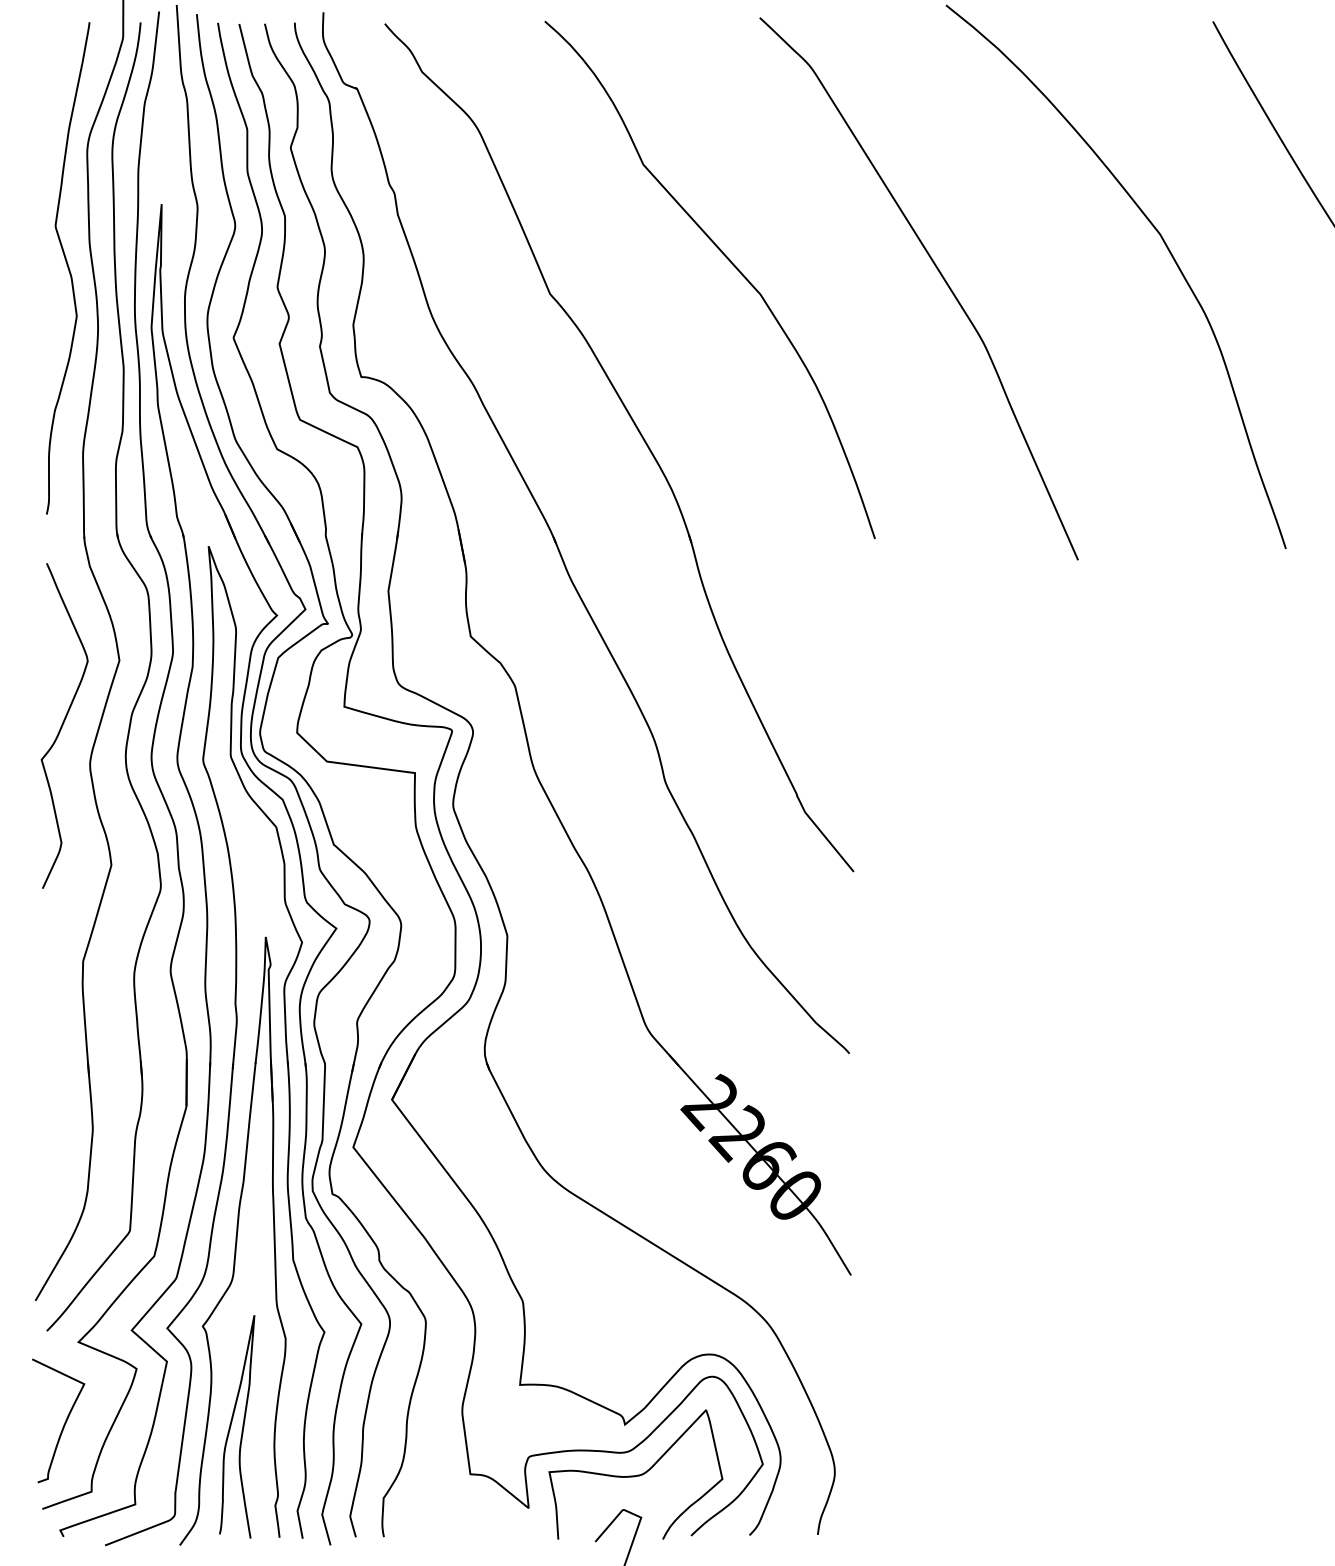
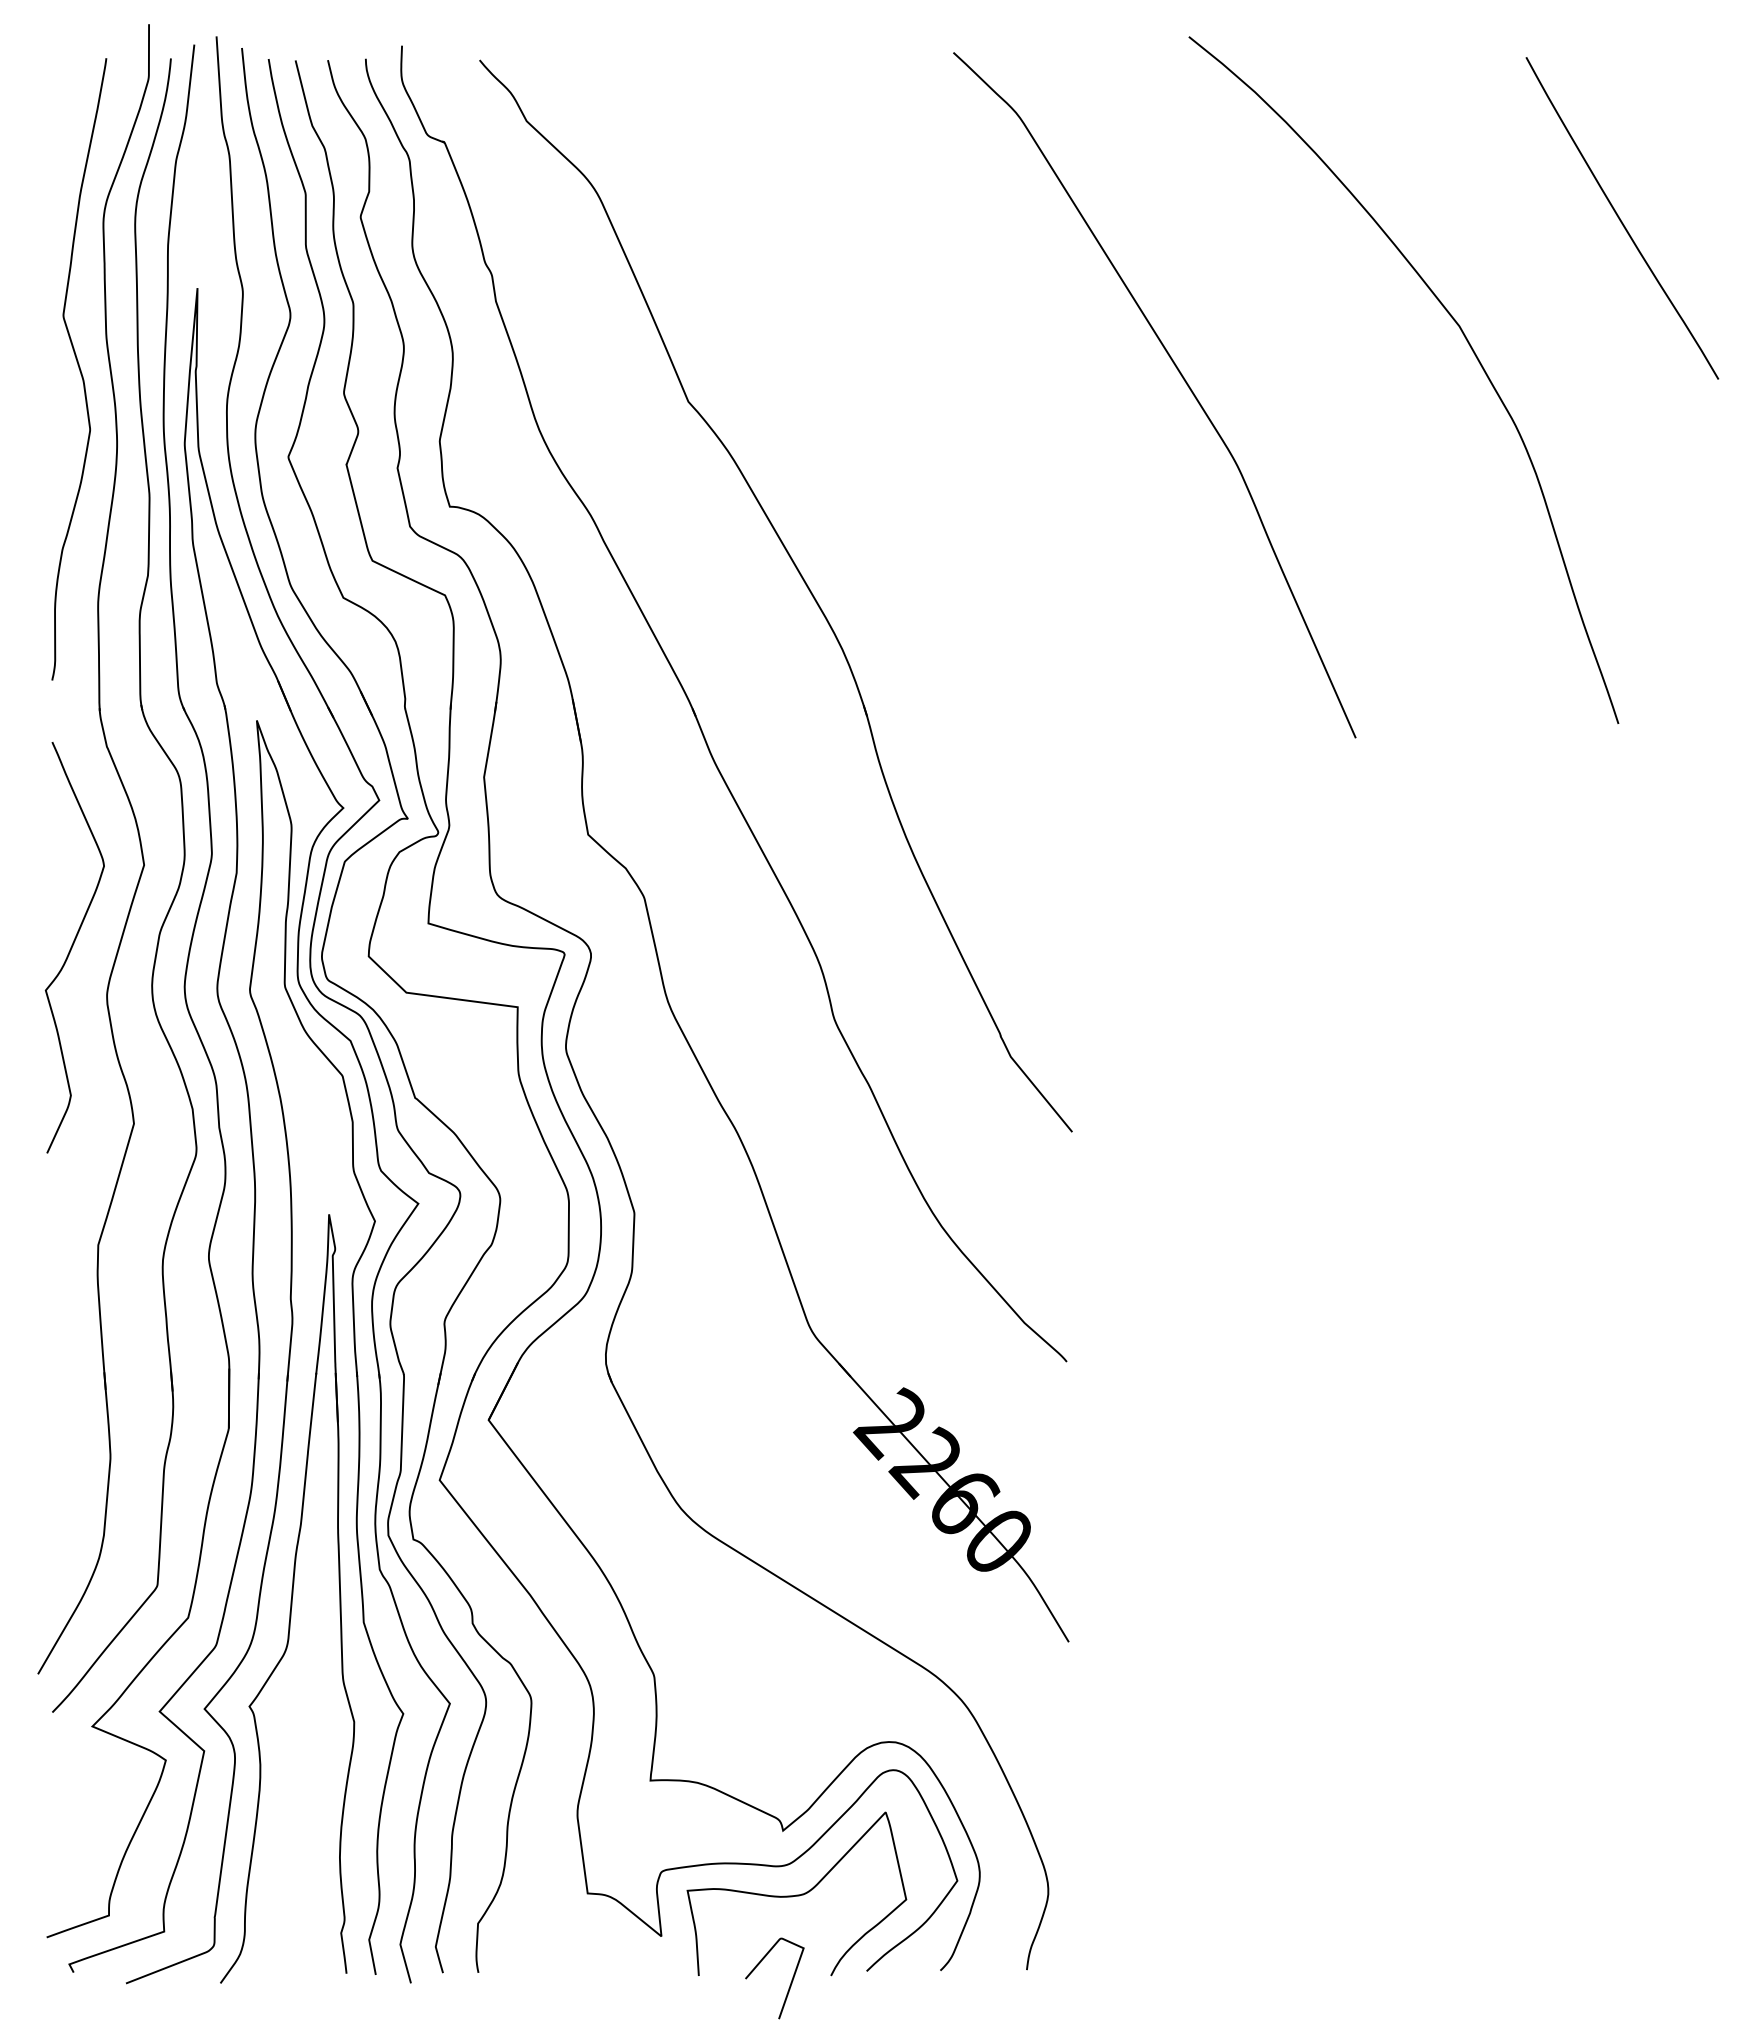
curve: (731, 263) -> (917, 363), removed
curve: (64, 1423) -> (74, 1829), removed
curve: (242, 1426) -> (299, 1833), removed

